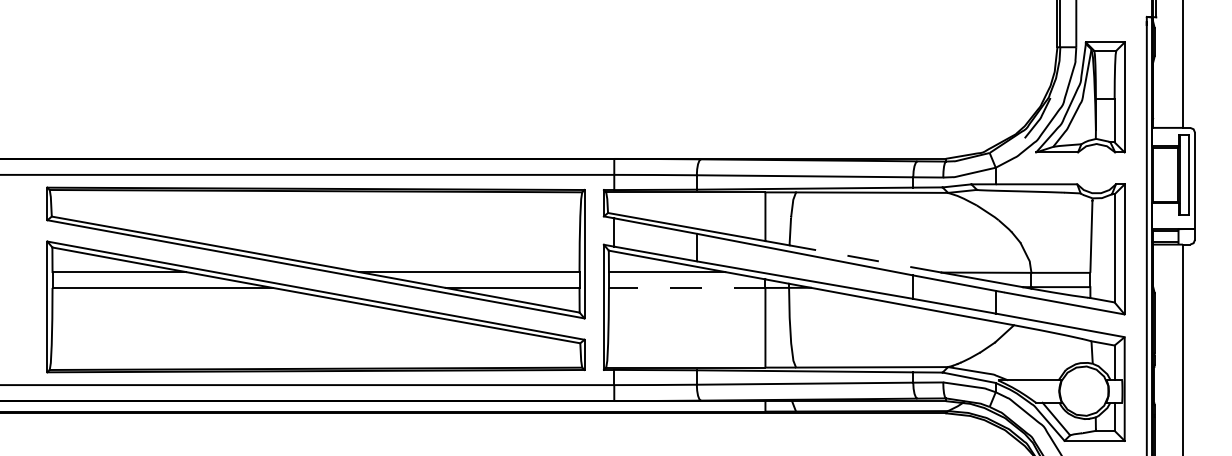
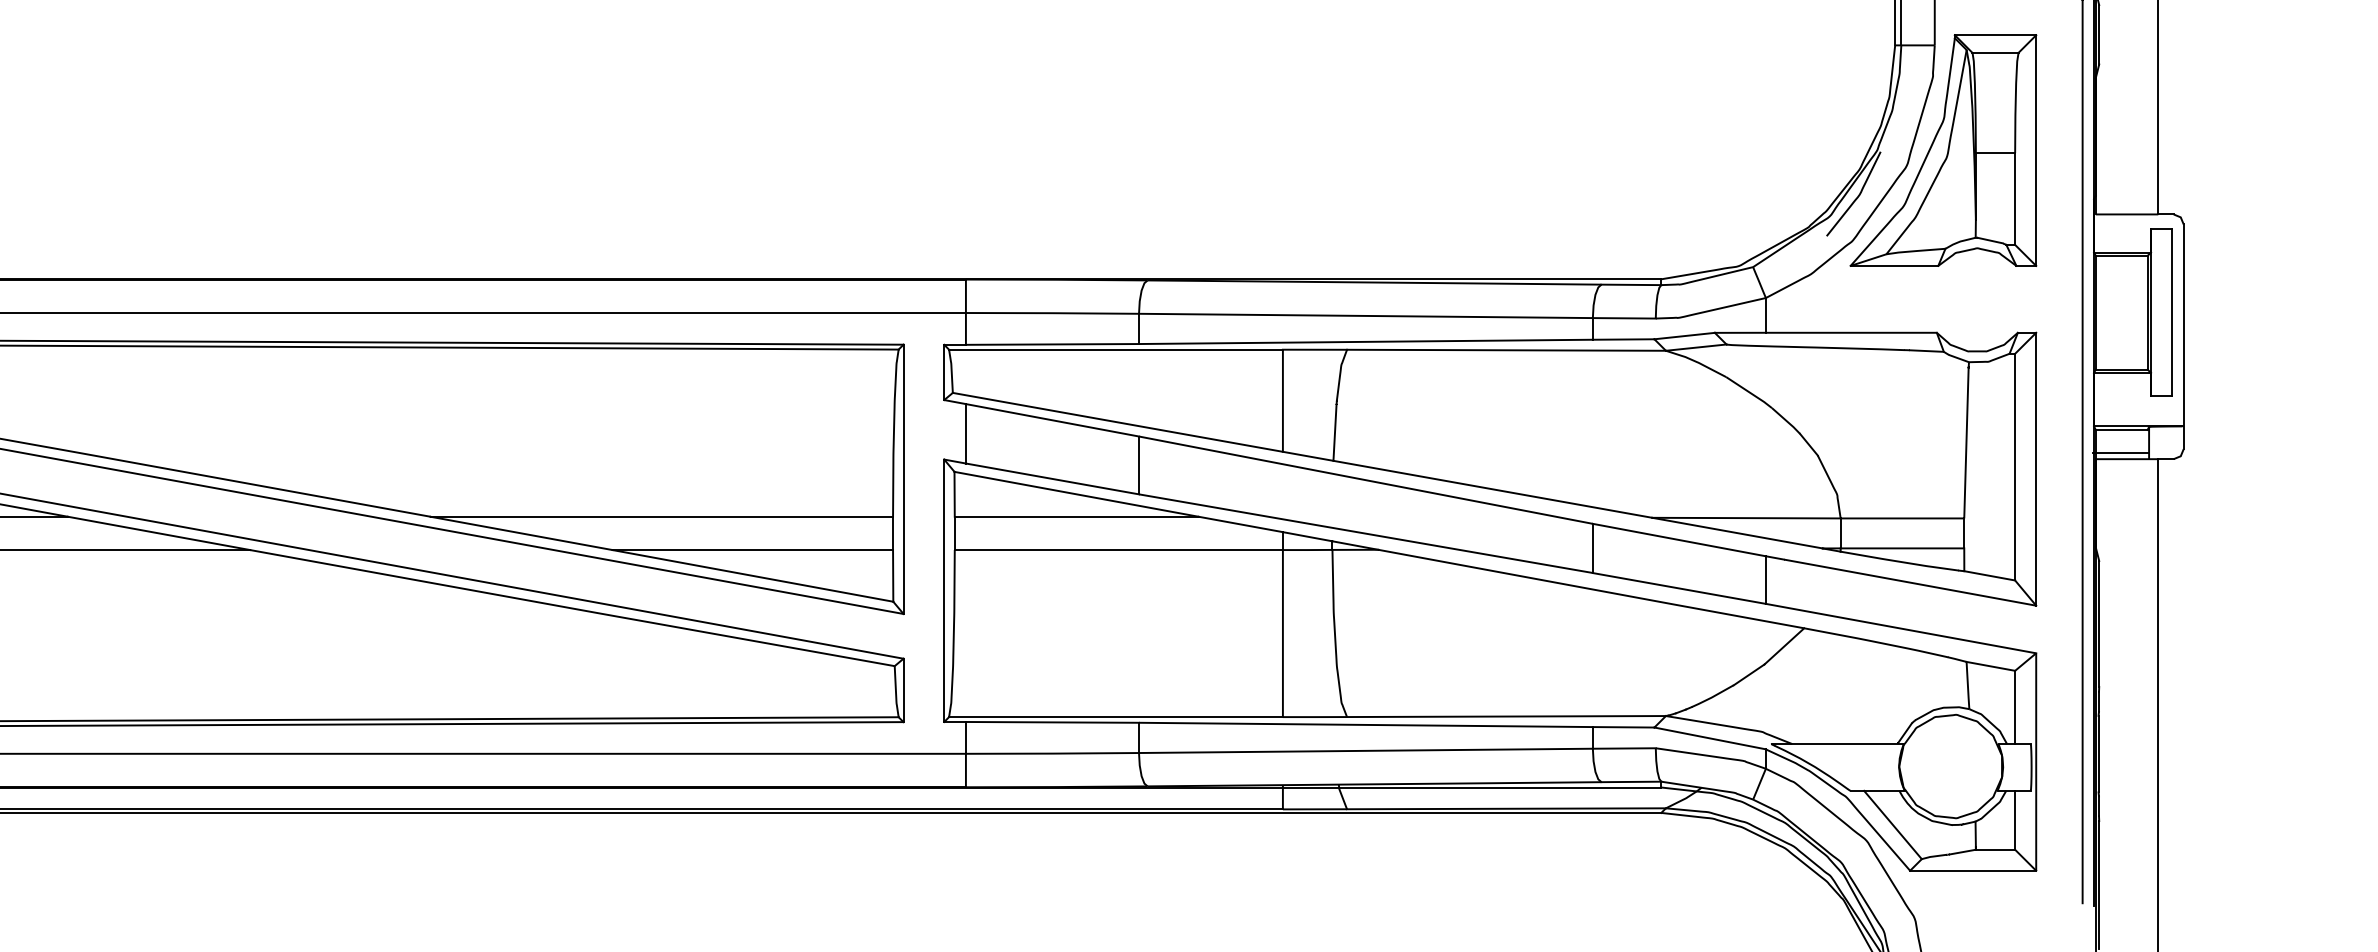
line: (865, 258) -> (1492, 488), dashed -> solid
line: (686, 287) -> (1117, 549), dashed -> solid

